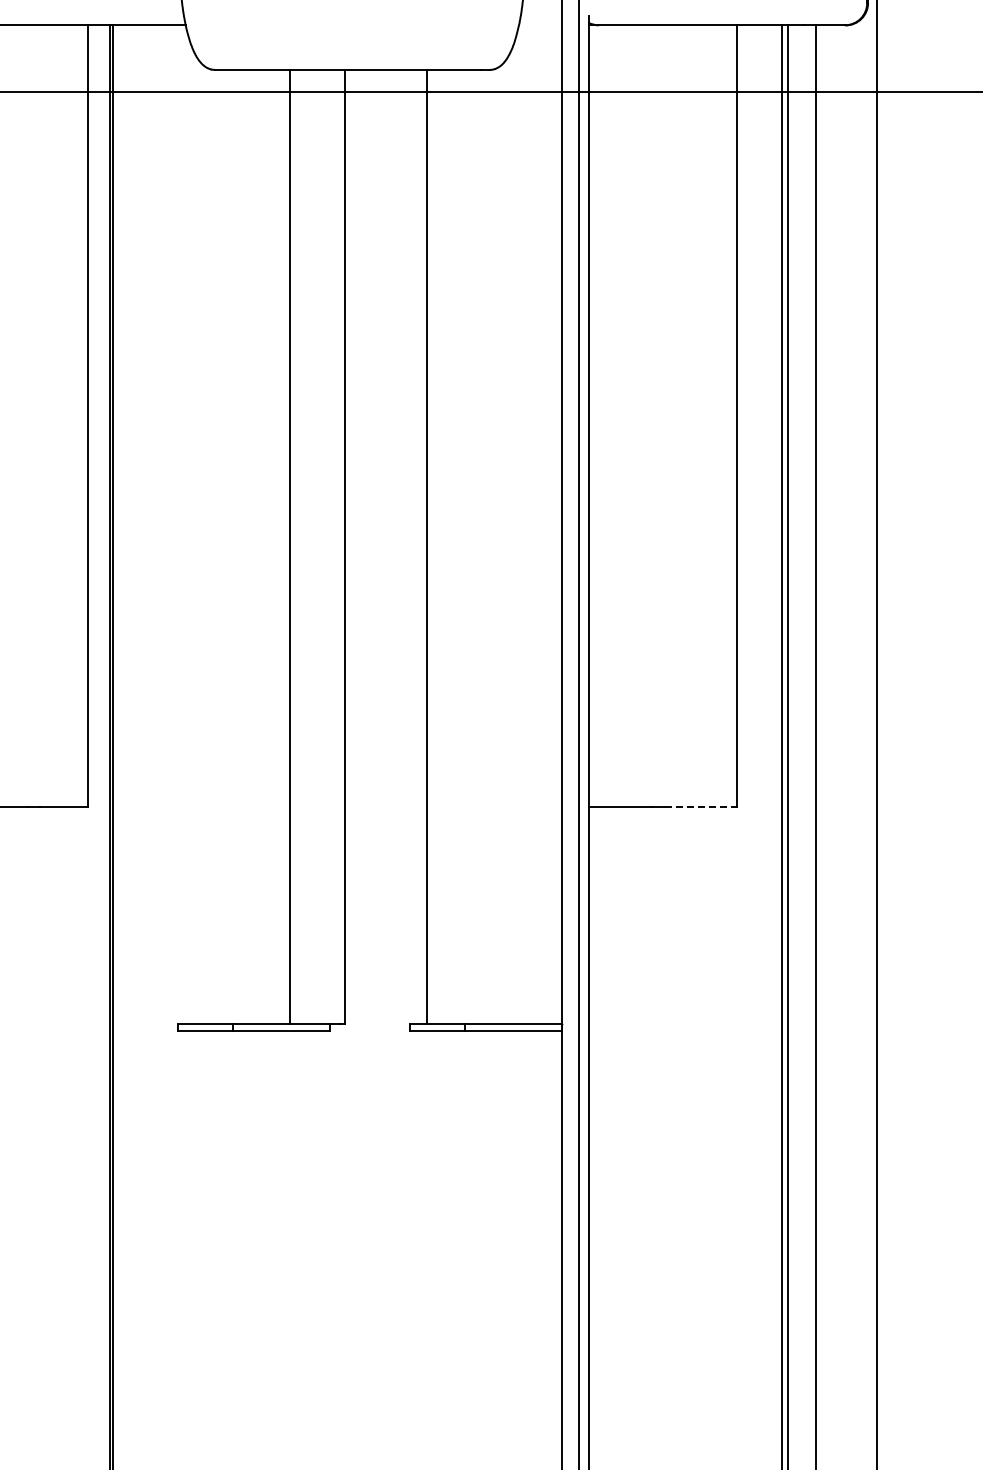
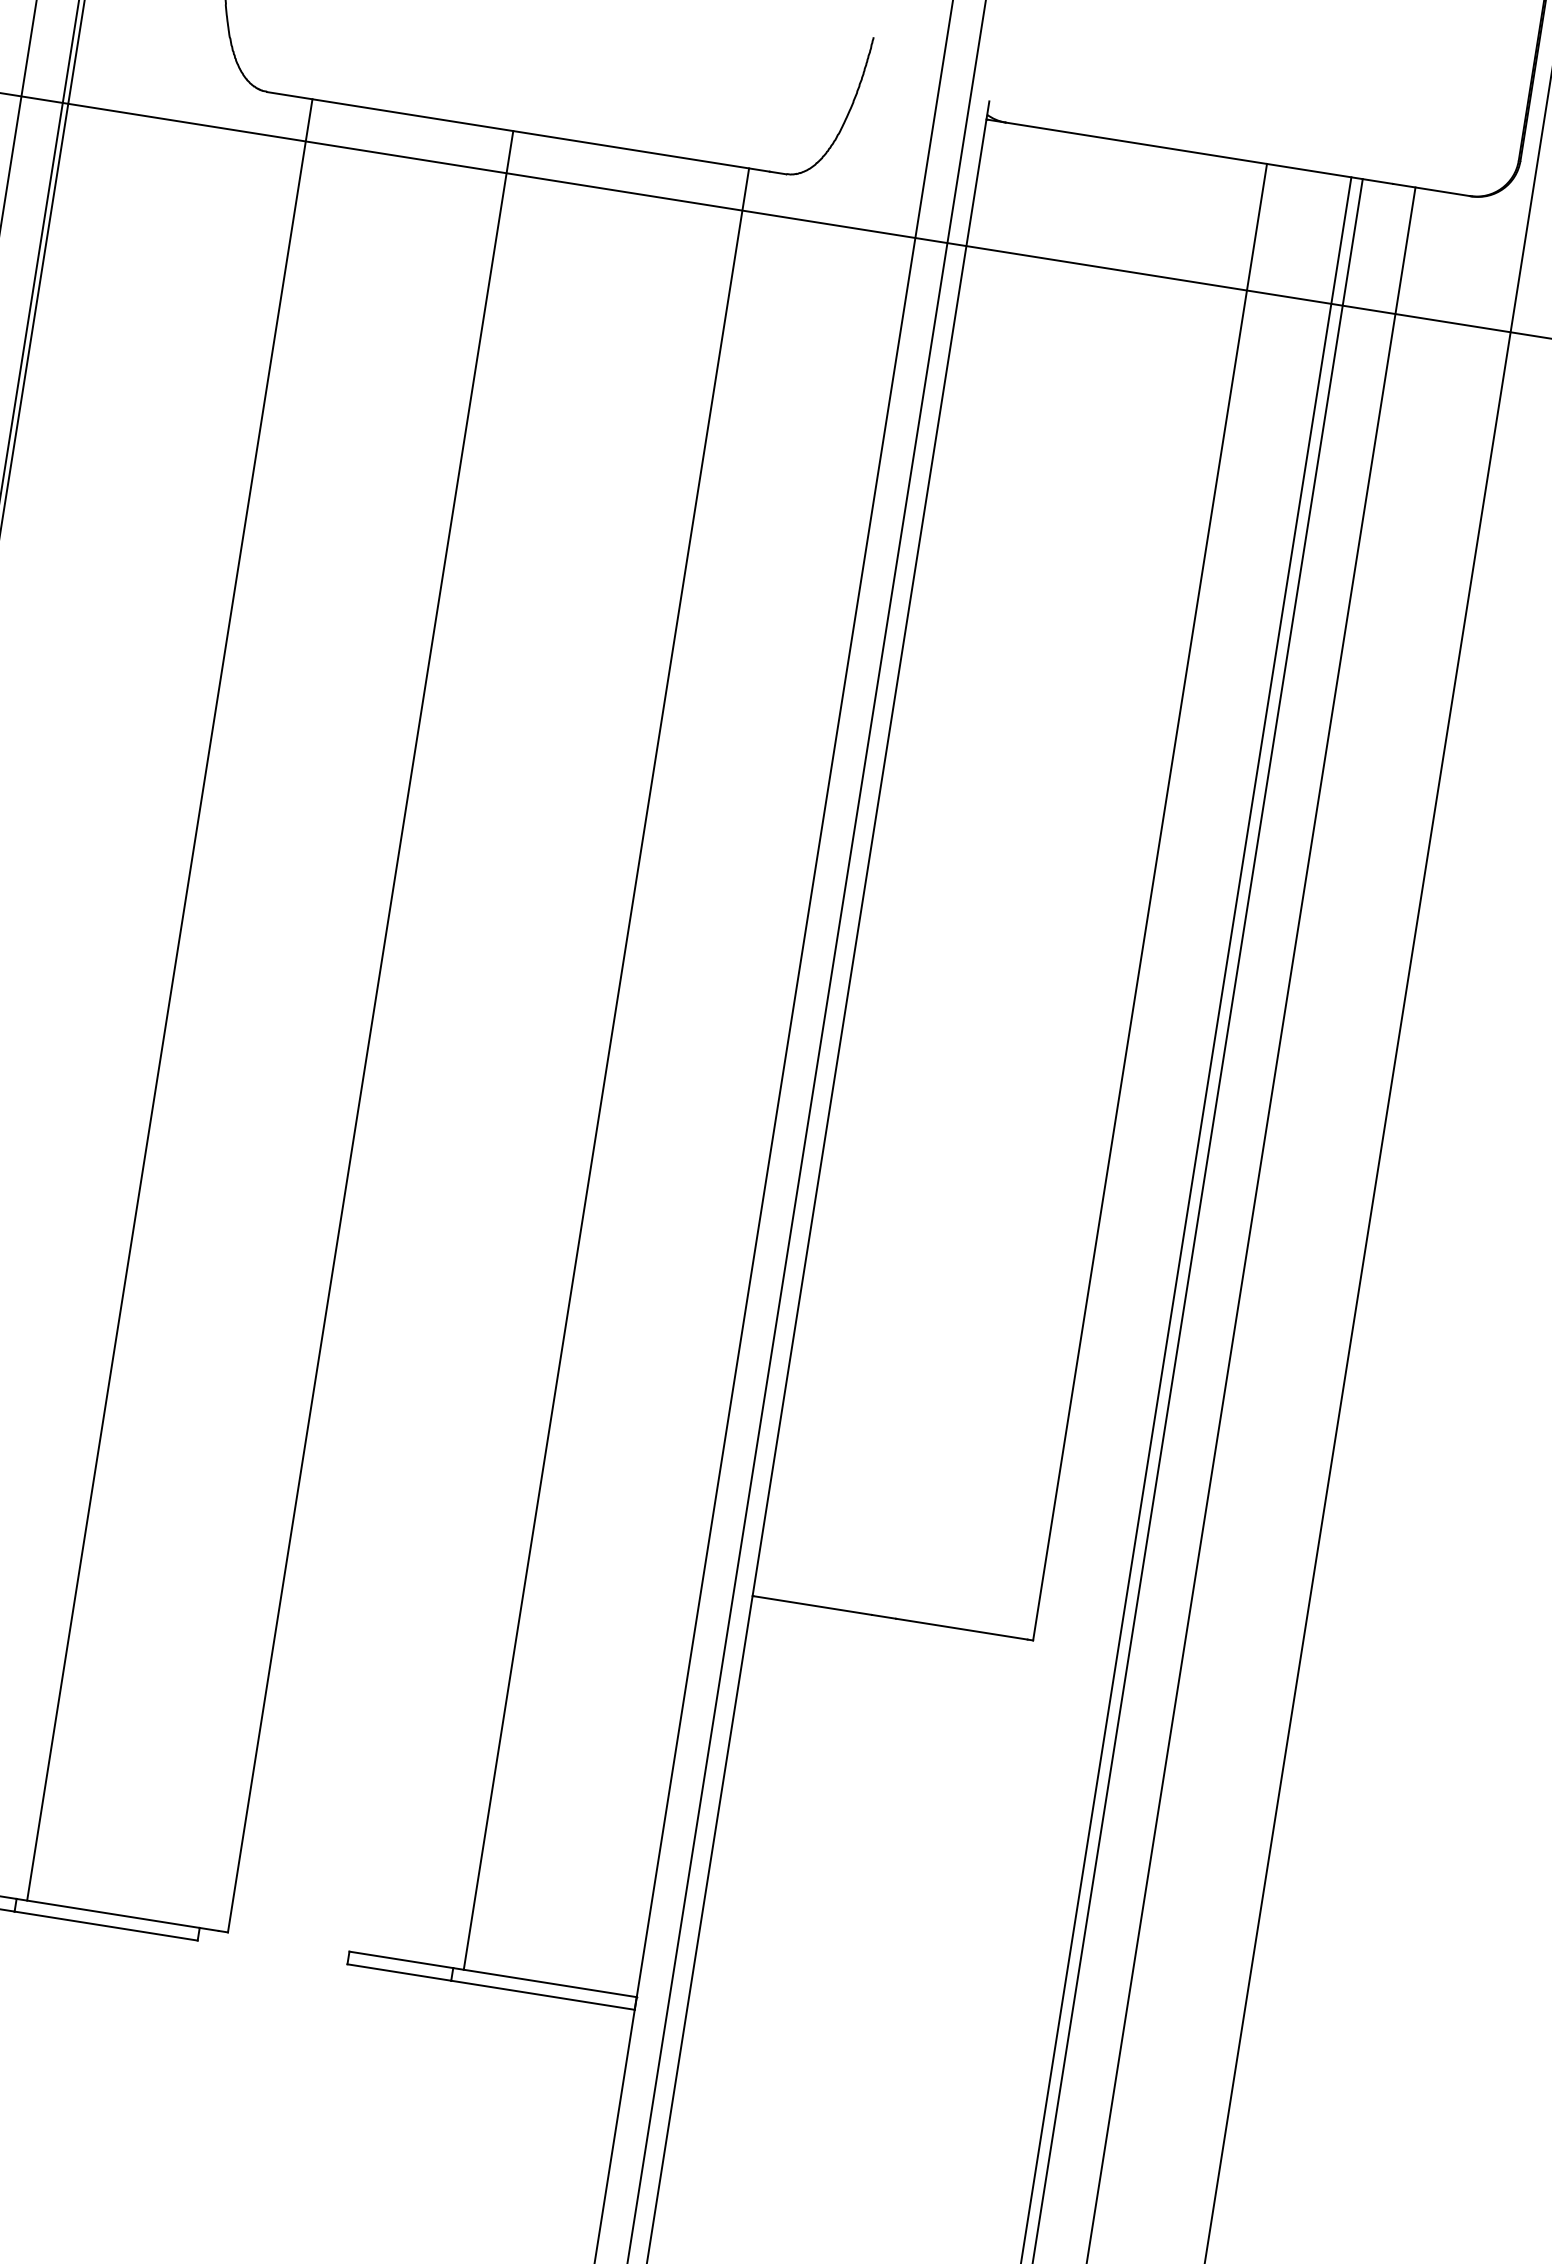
line: (289, 547) -> (168, 1000), moved
line: (427, 547) -> (607, 1069), moved
line: (699, 807) -> (961, 1629), dashed -> solid

